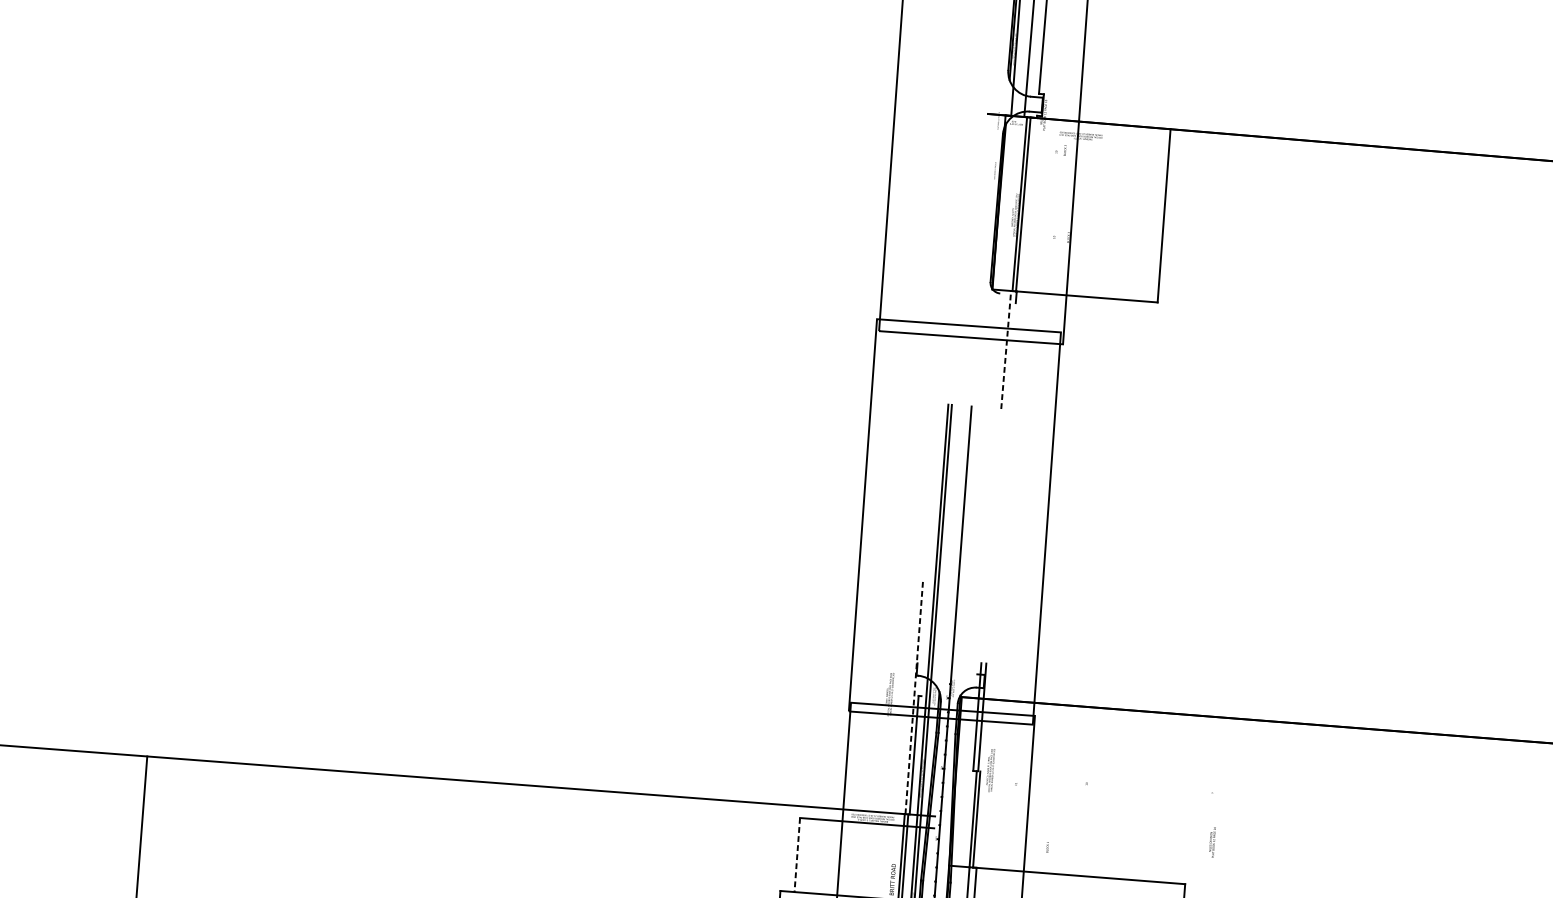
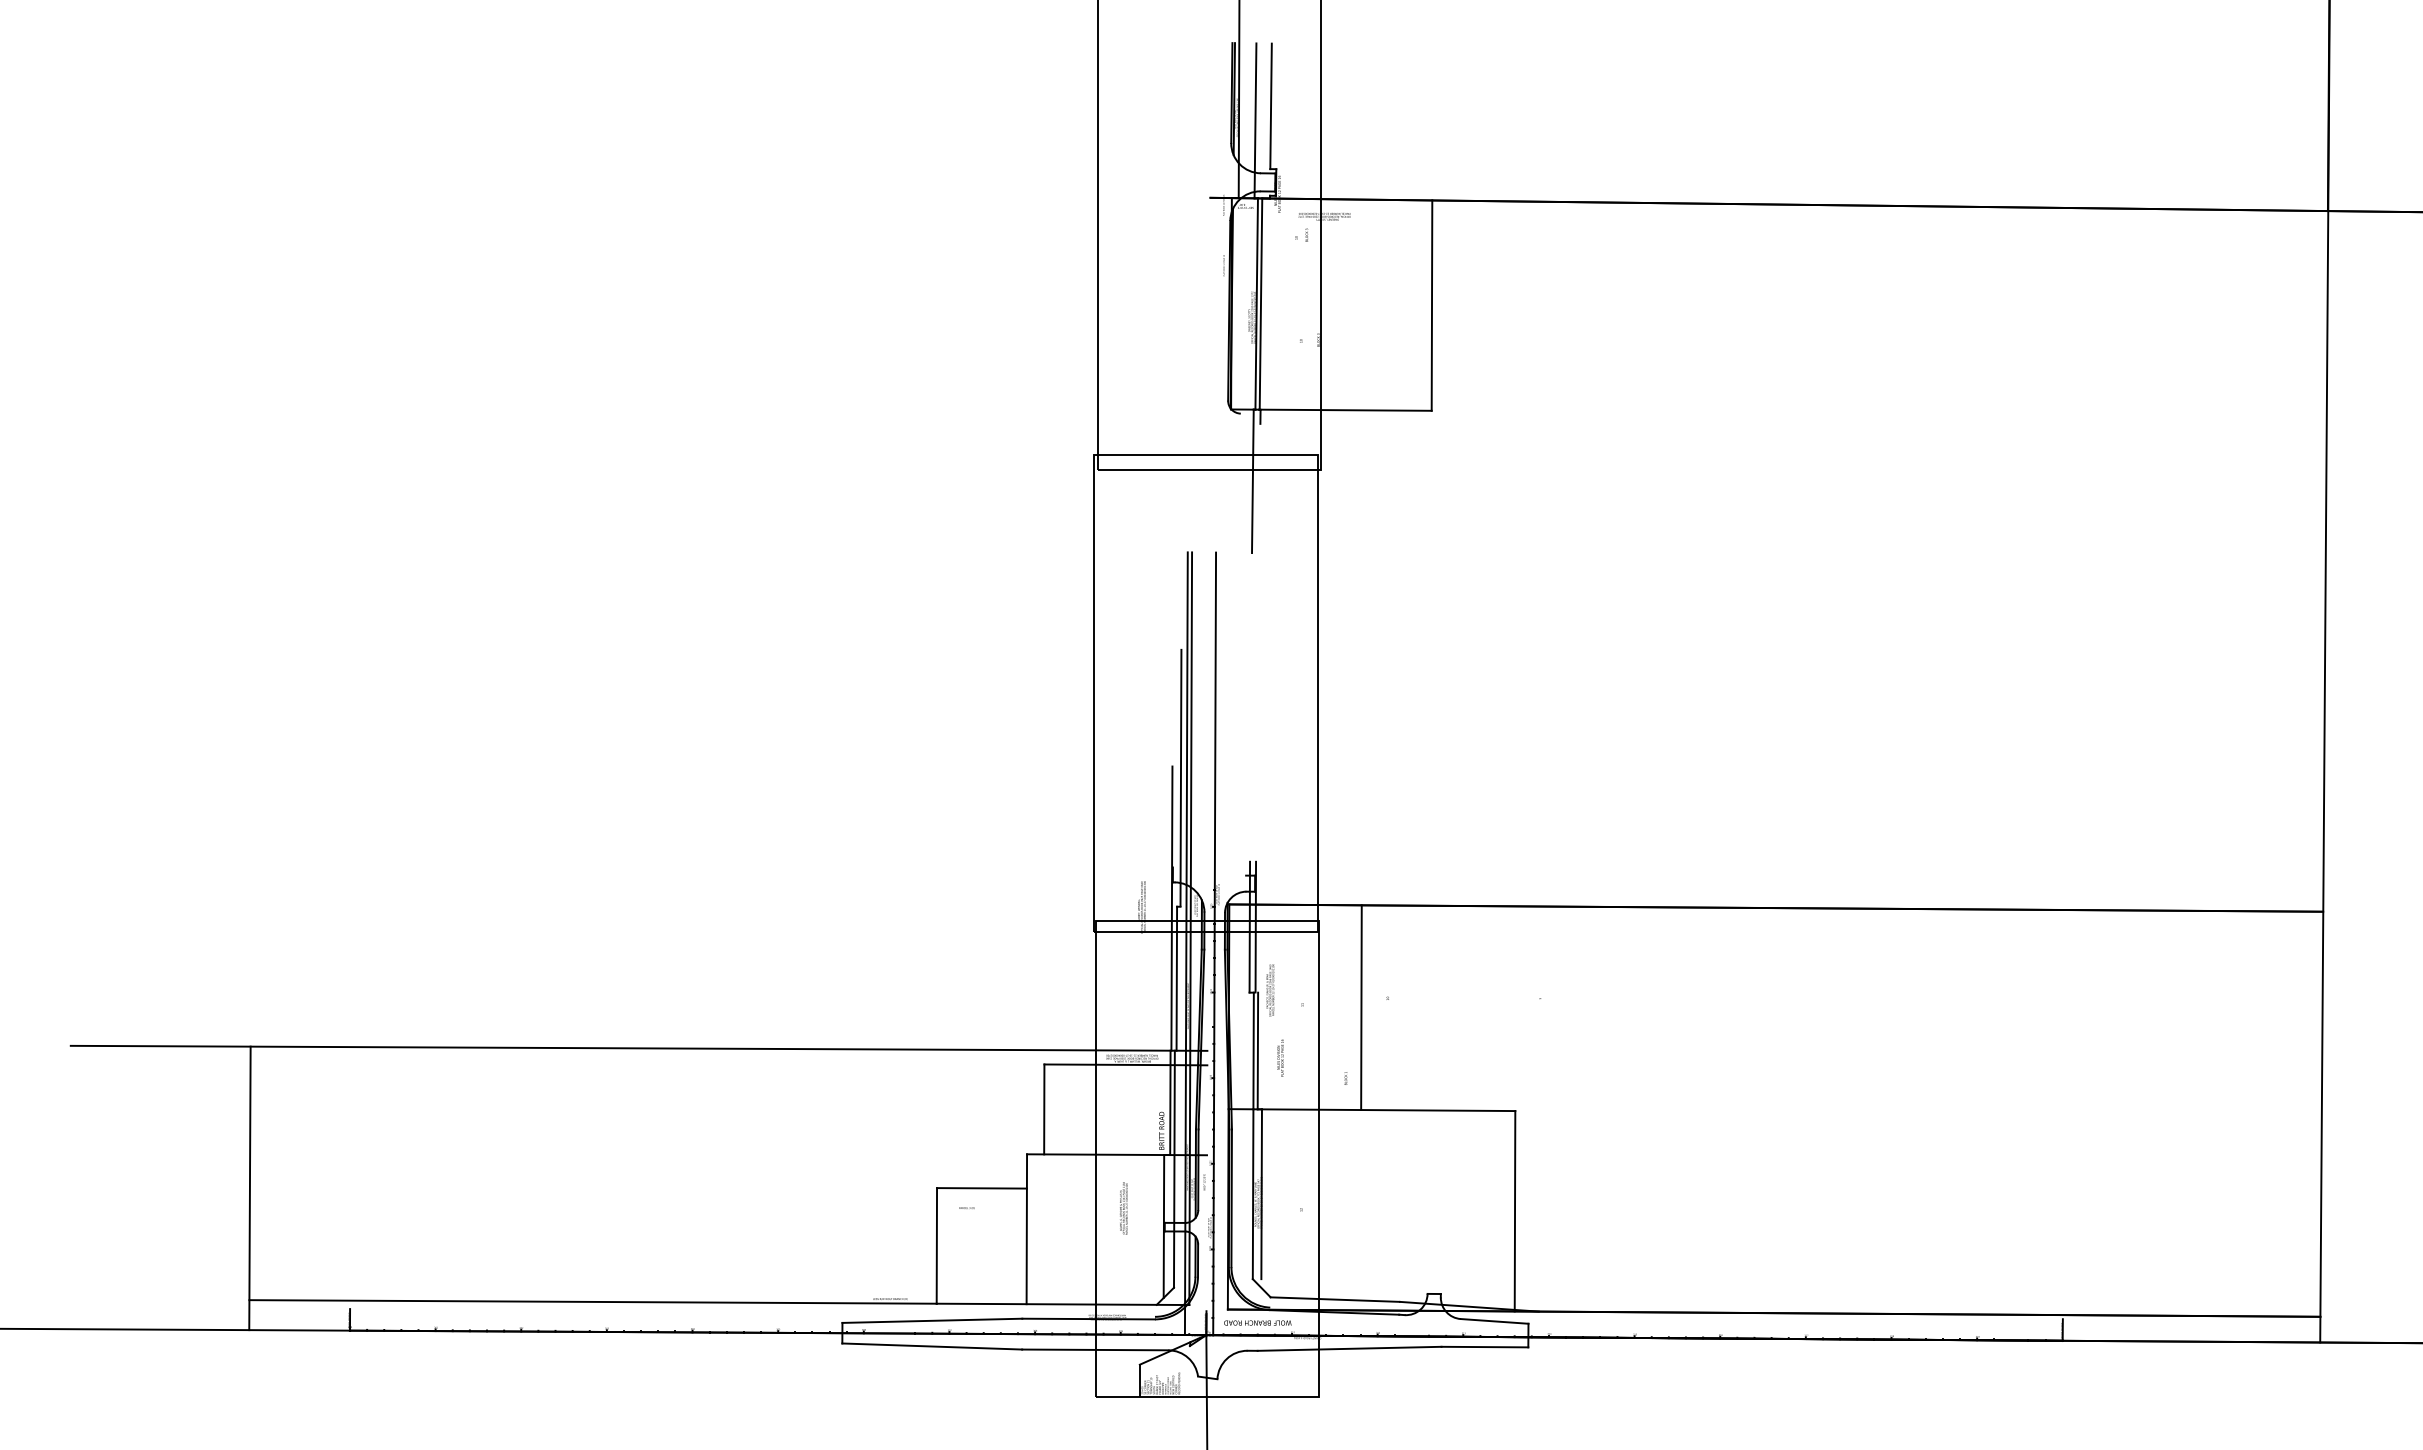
line: (1005, 350) -> (1252, 481), dashed -> solid
line: (929, 589) -> (1180, 777), added
line: (913, 697) -> (1171, 908), dashed -> solid
line: (1064, 789) -> (1361, 1007), added
text: (1212, 841) -> (1280, 1057), moved
line: (797, 855) -> (1044, 1109), dashed -> solid

